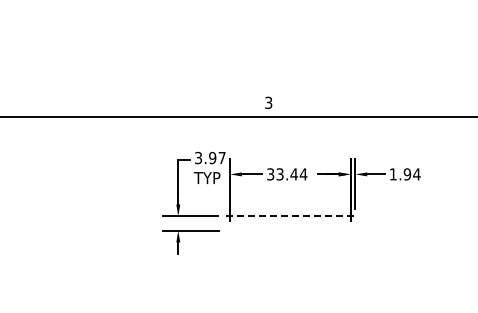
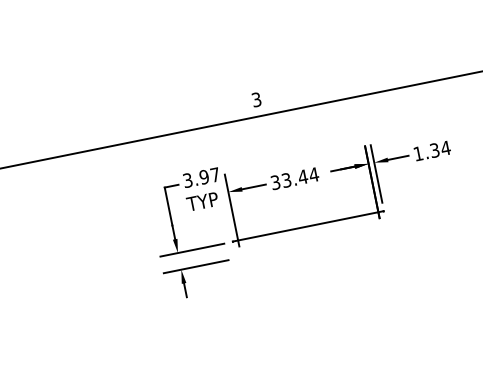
text: (407, 174) -> (434, 150), 1.94 -> 1.34
line: (290, 215) -> (308, 225), dashed -> solid

